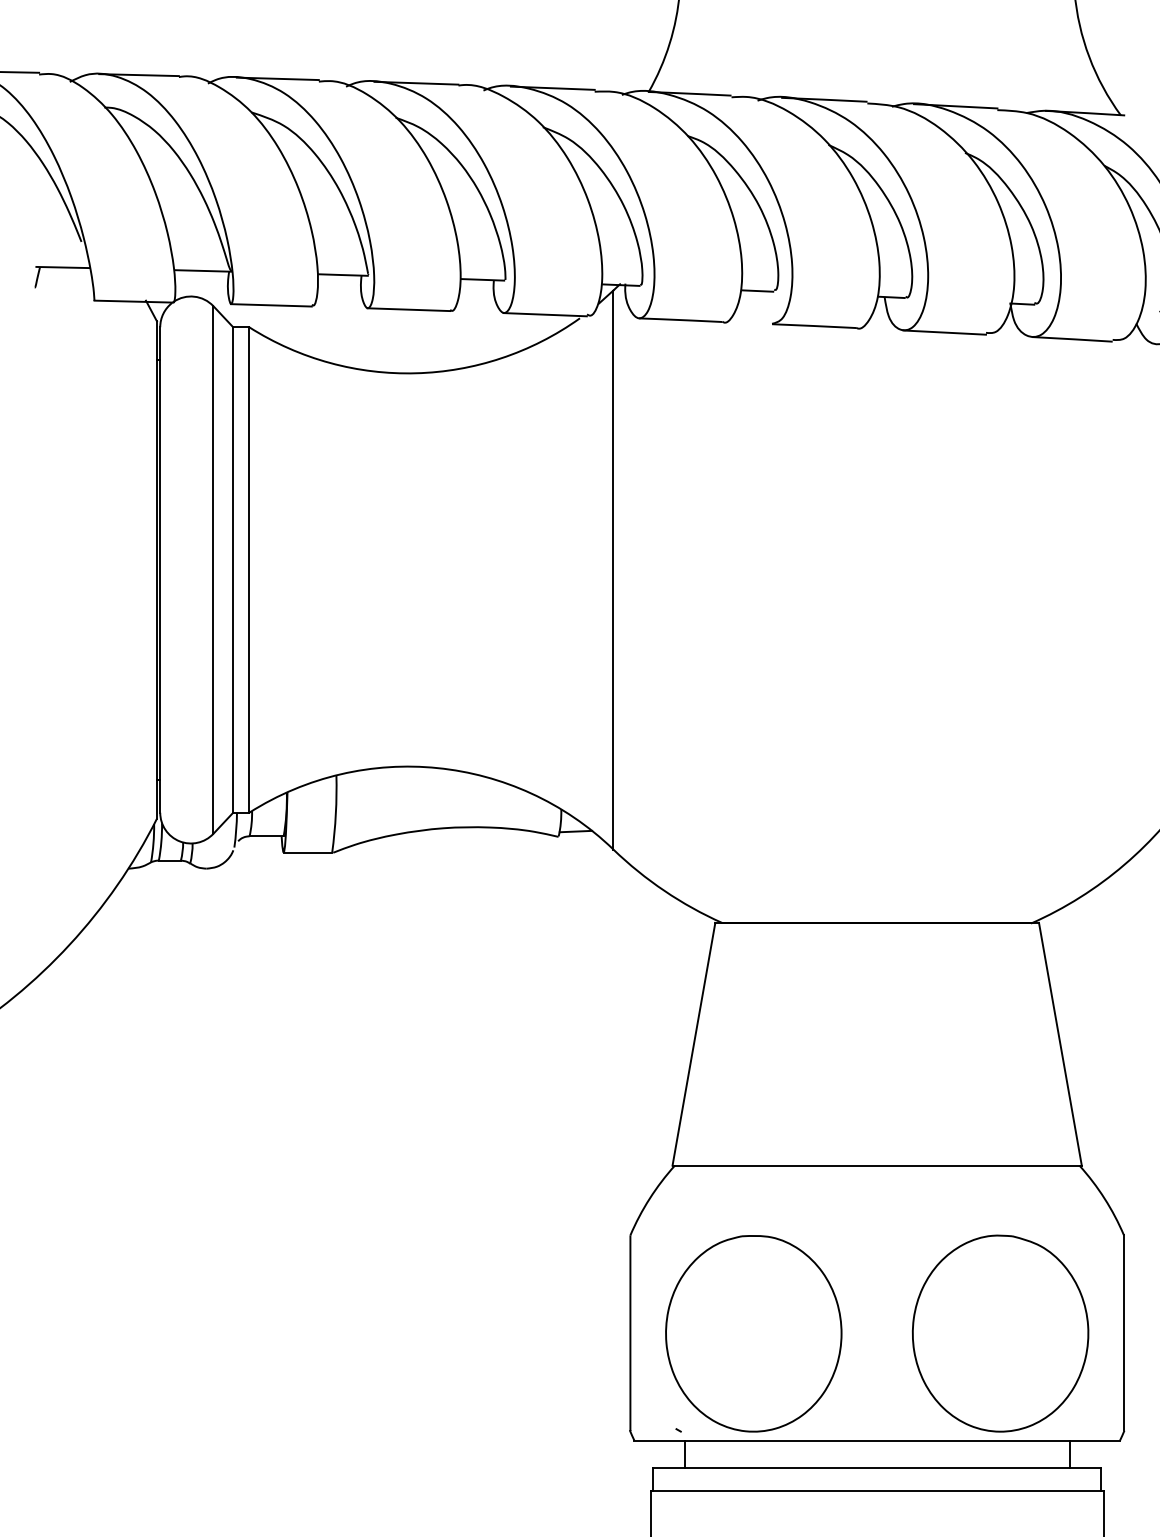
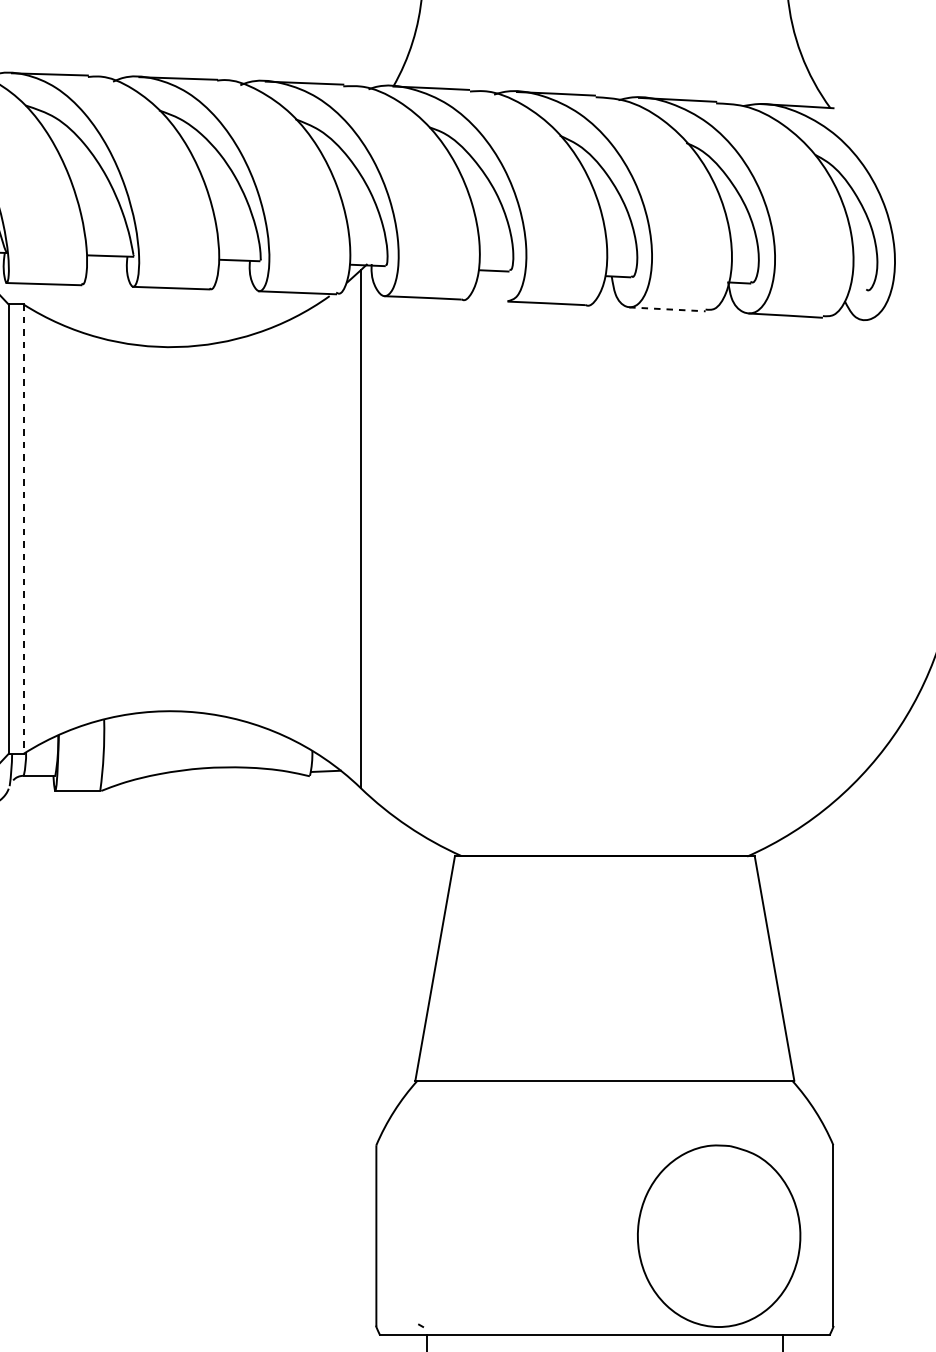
line: (945, 332) -> (668, 309), solid -> dashed
line: (249, 570) -> (23, 529), solid -> dashed
part: (753, 1333) -> (490, 1236), removed

